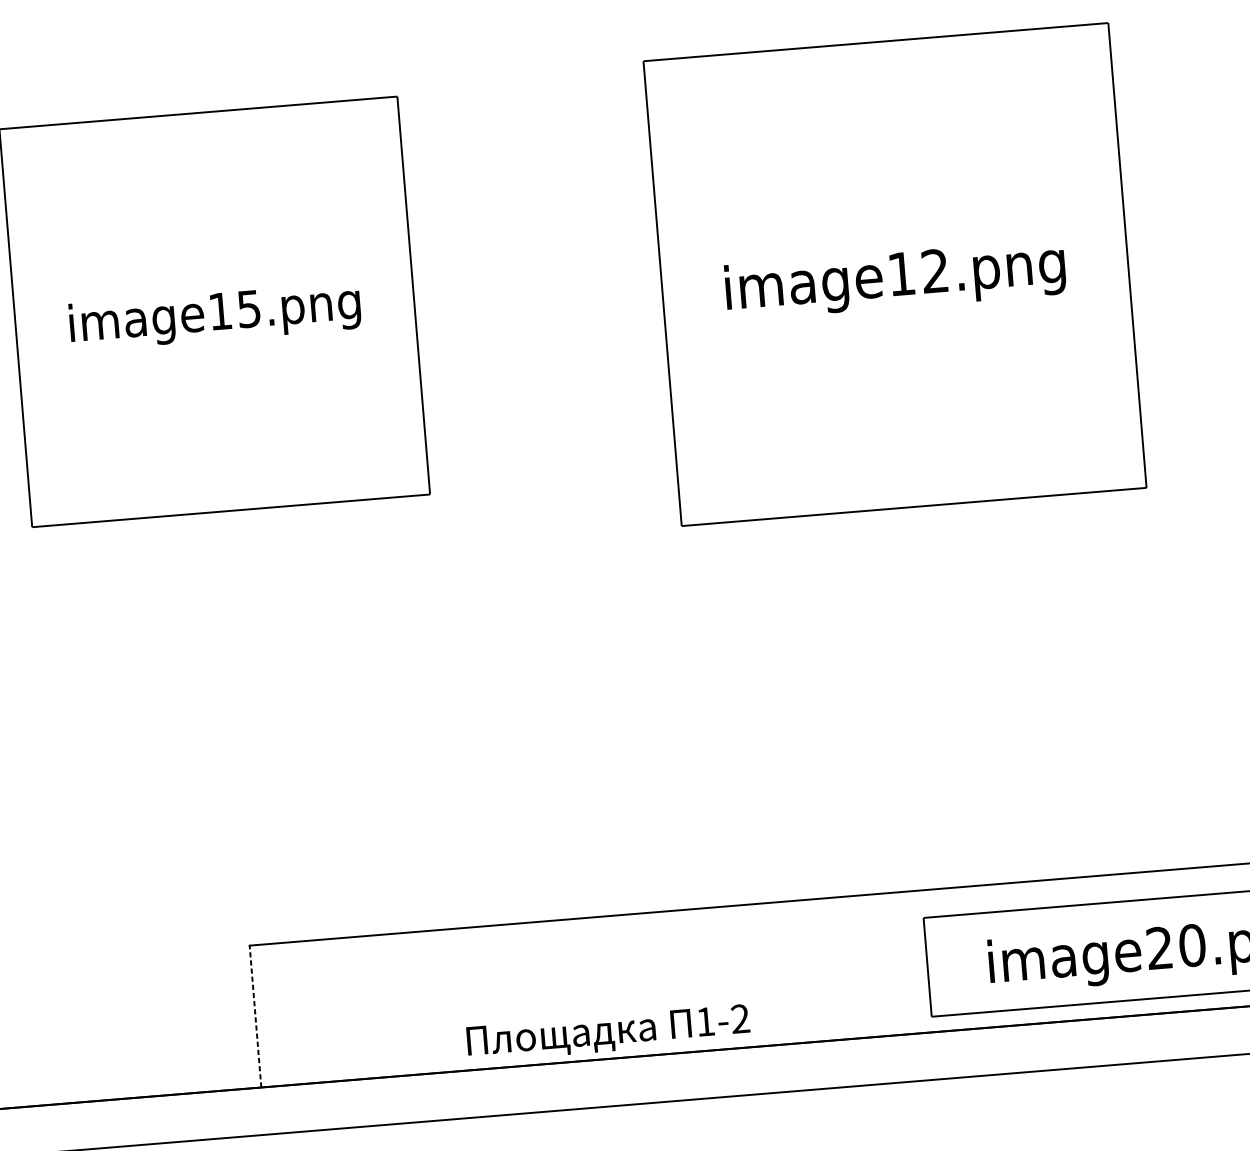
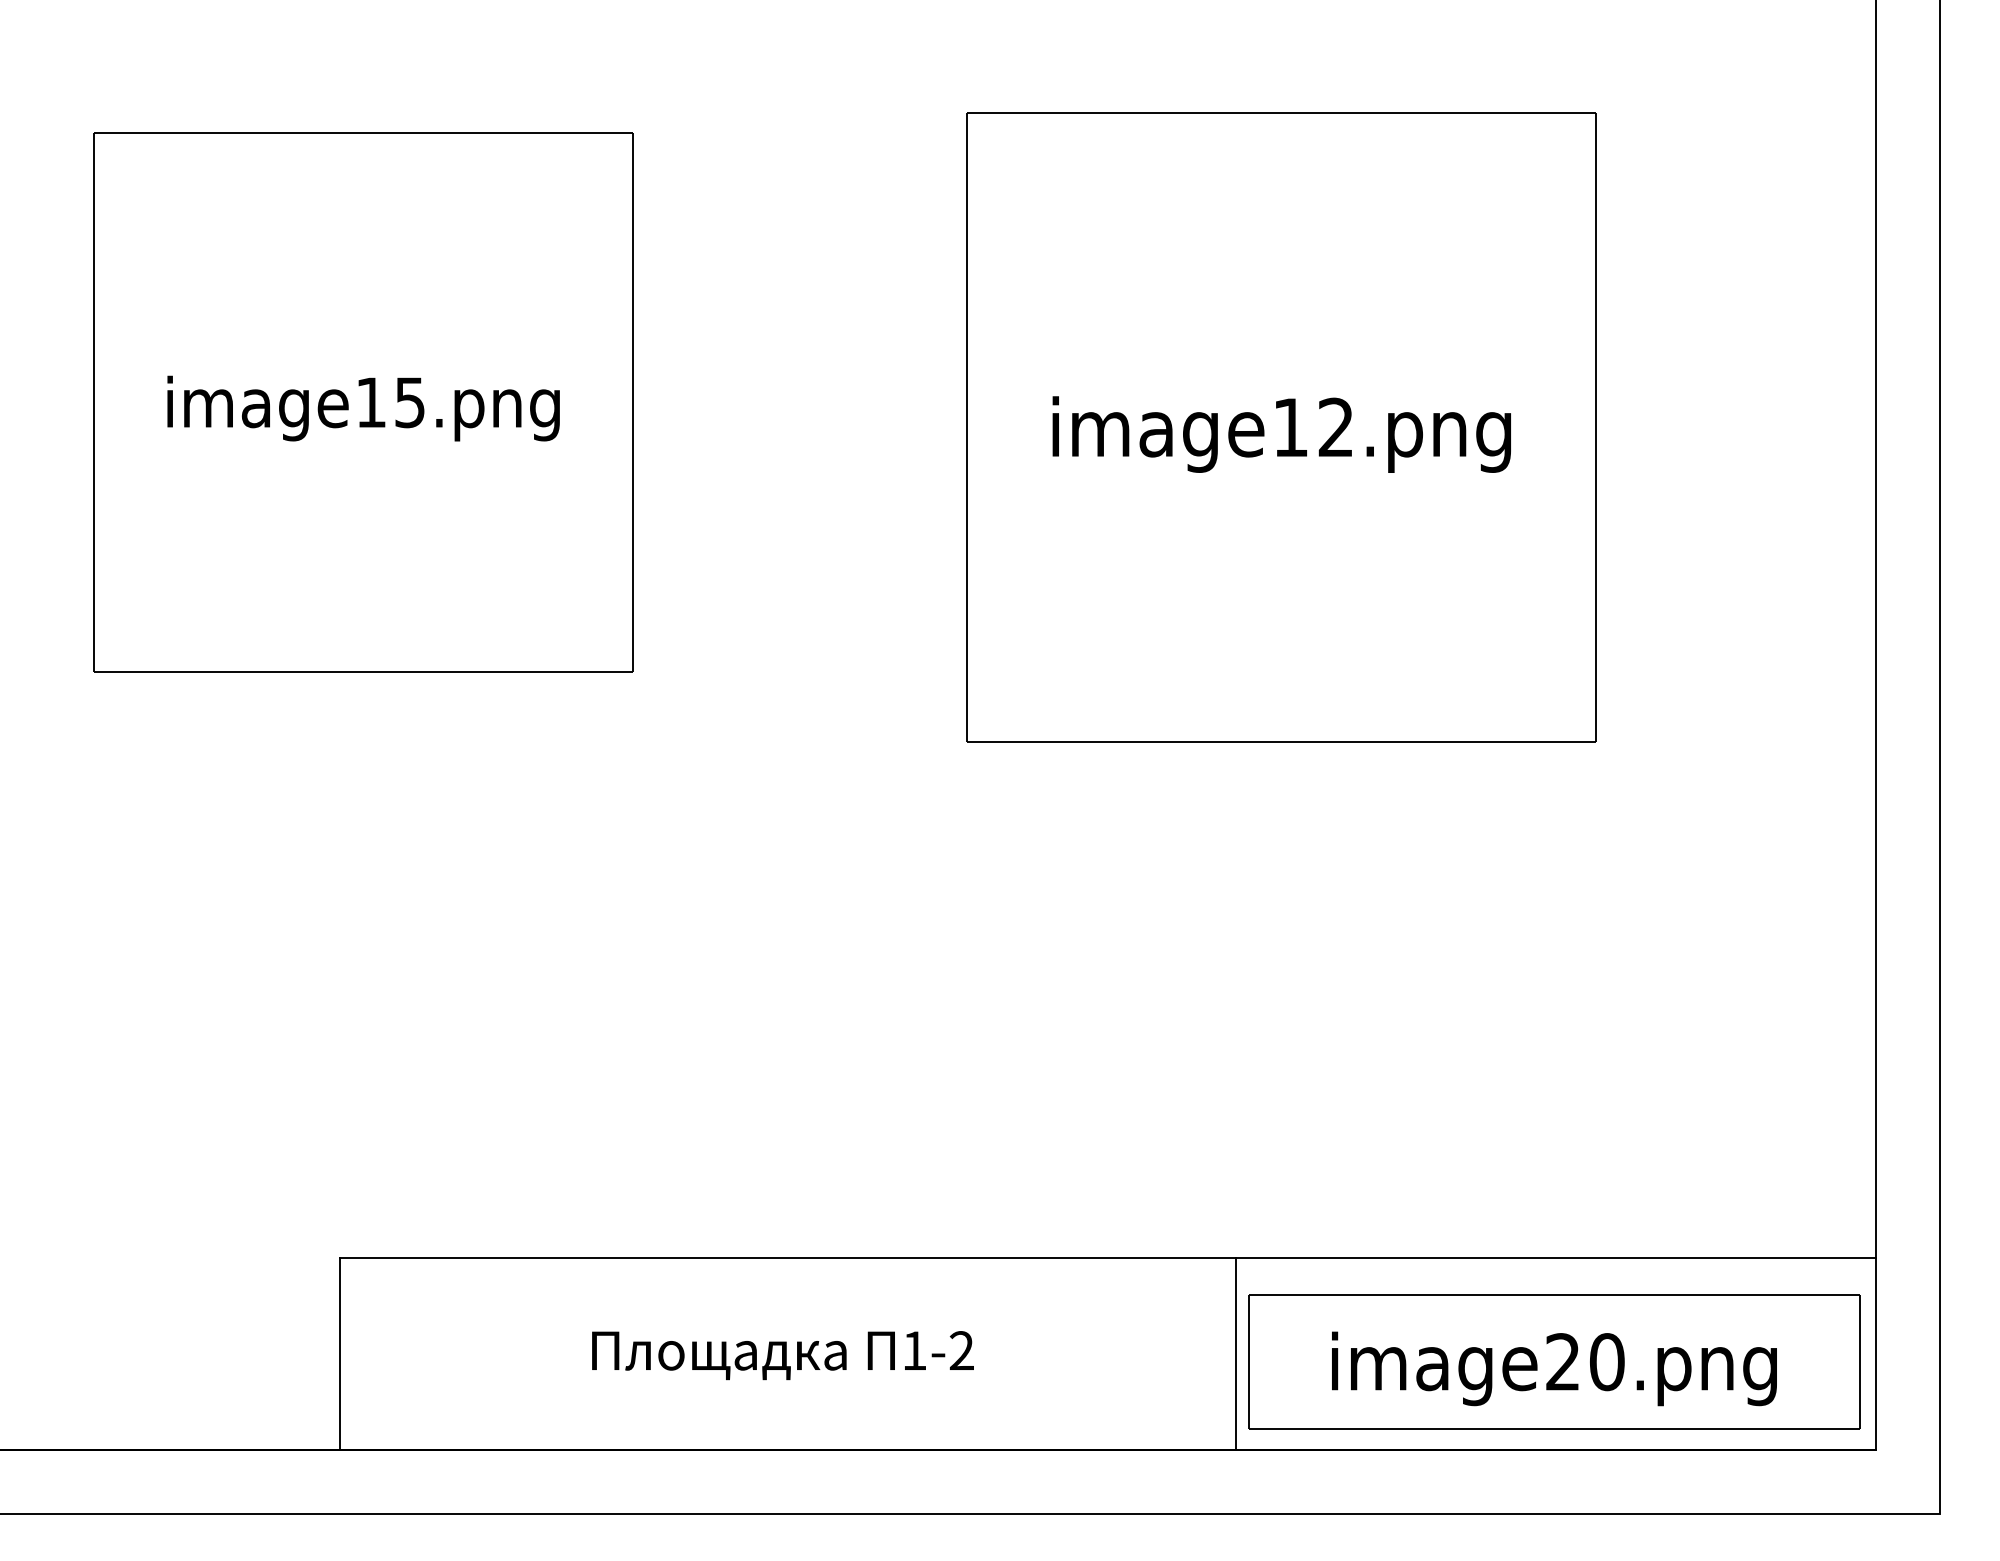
line: (917, 961) -> (1236, 1353), added
line: (255, 1016) -> (340, 1354), dashed -> solid
text: (608, 1033) -> (782, 1355), moved

